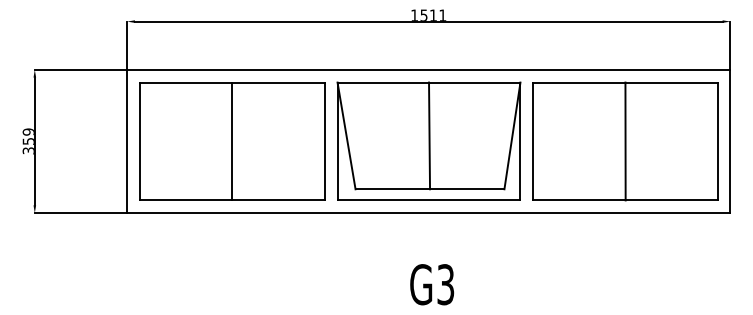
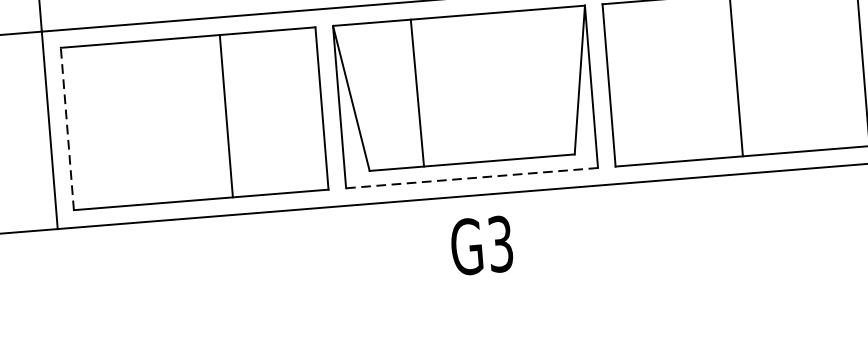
line: (429, 135) -> (417, 92), moved
line: (139, 141) -> (66, 129), solid -> dashed
line: (232, 141) -> (226, 116), moved
line: (429, 200) -> (472, 178), solid -> dashed
text: (432, 284) -> (482, 245), moved

